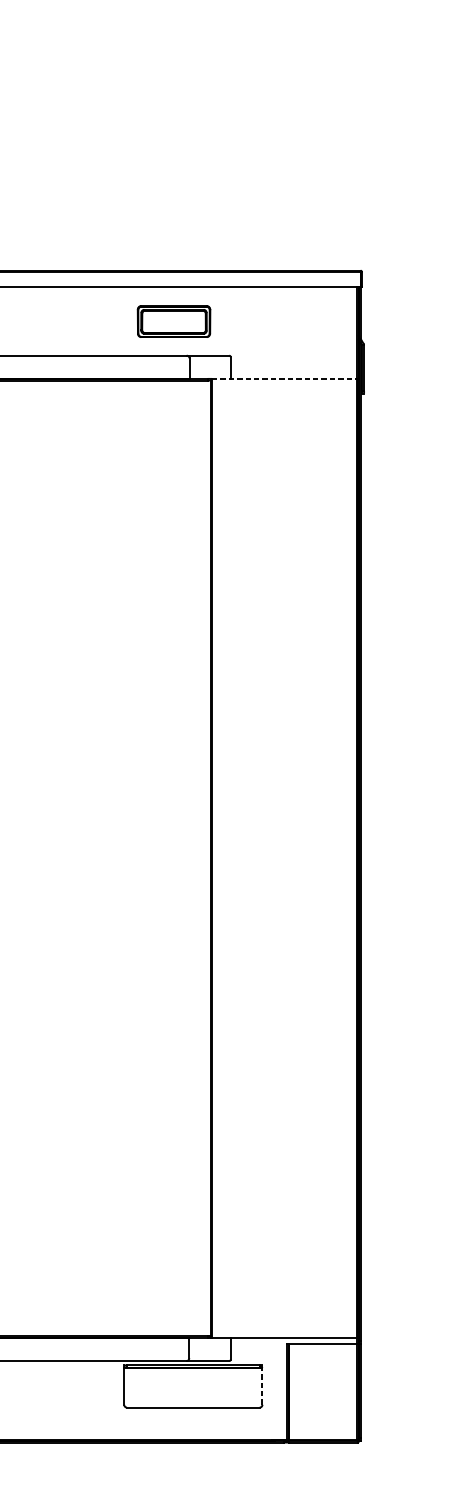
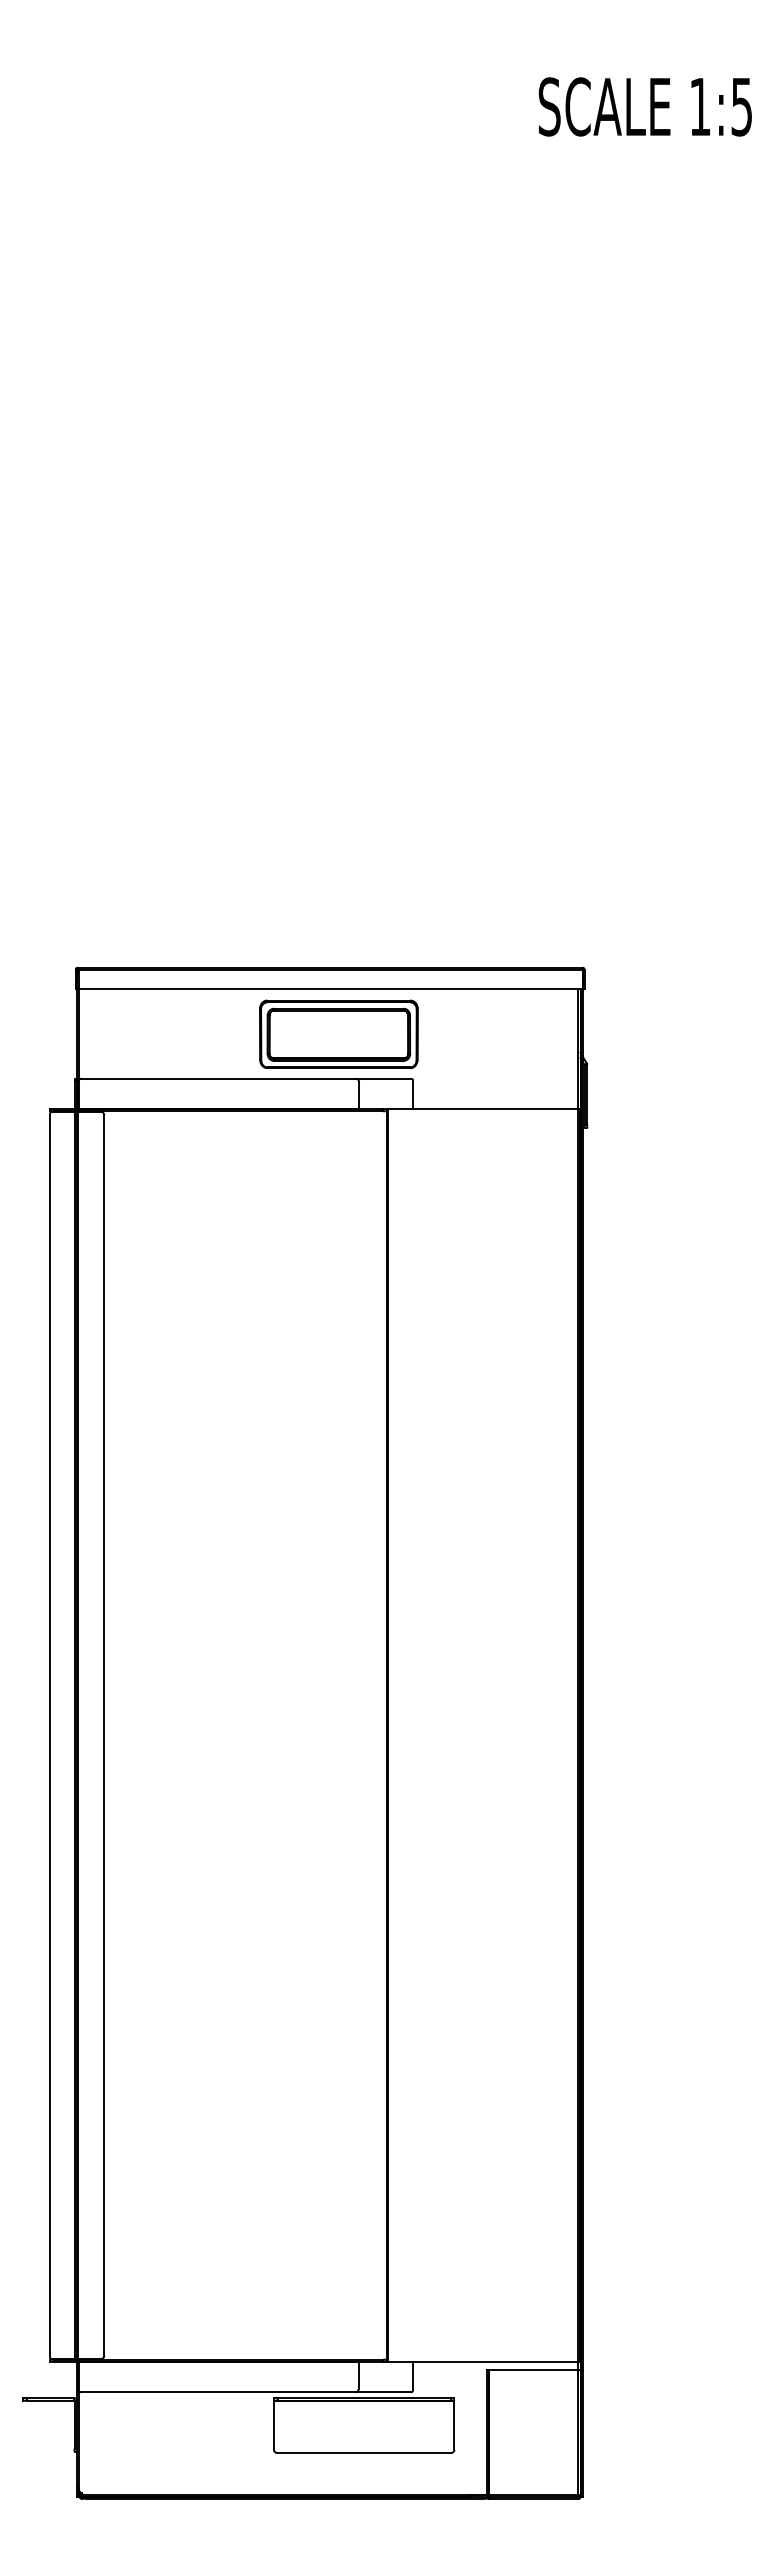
part: (173, 321) -> (338, 1033), size x1.67
line: (284, 379) -> (483, 1109), dashed -> solid
line: (262, 1385) -> (454, 2424), dashed -> solid

